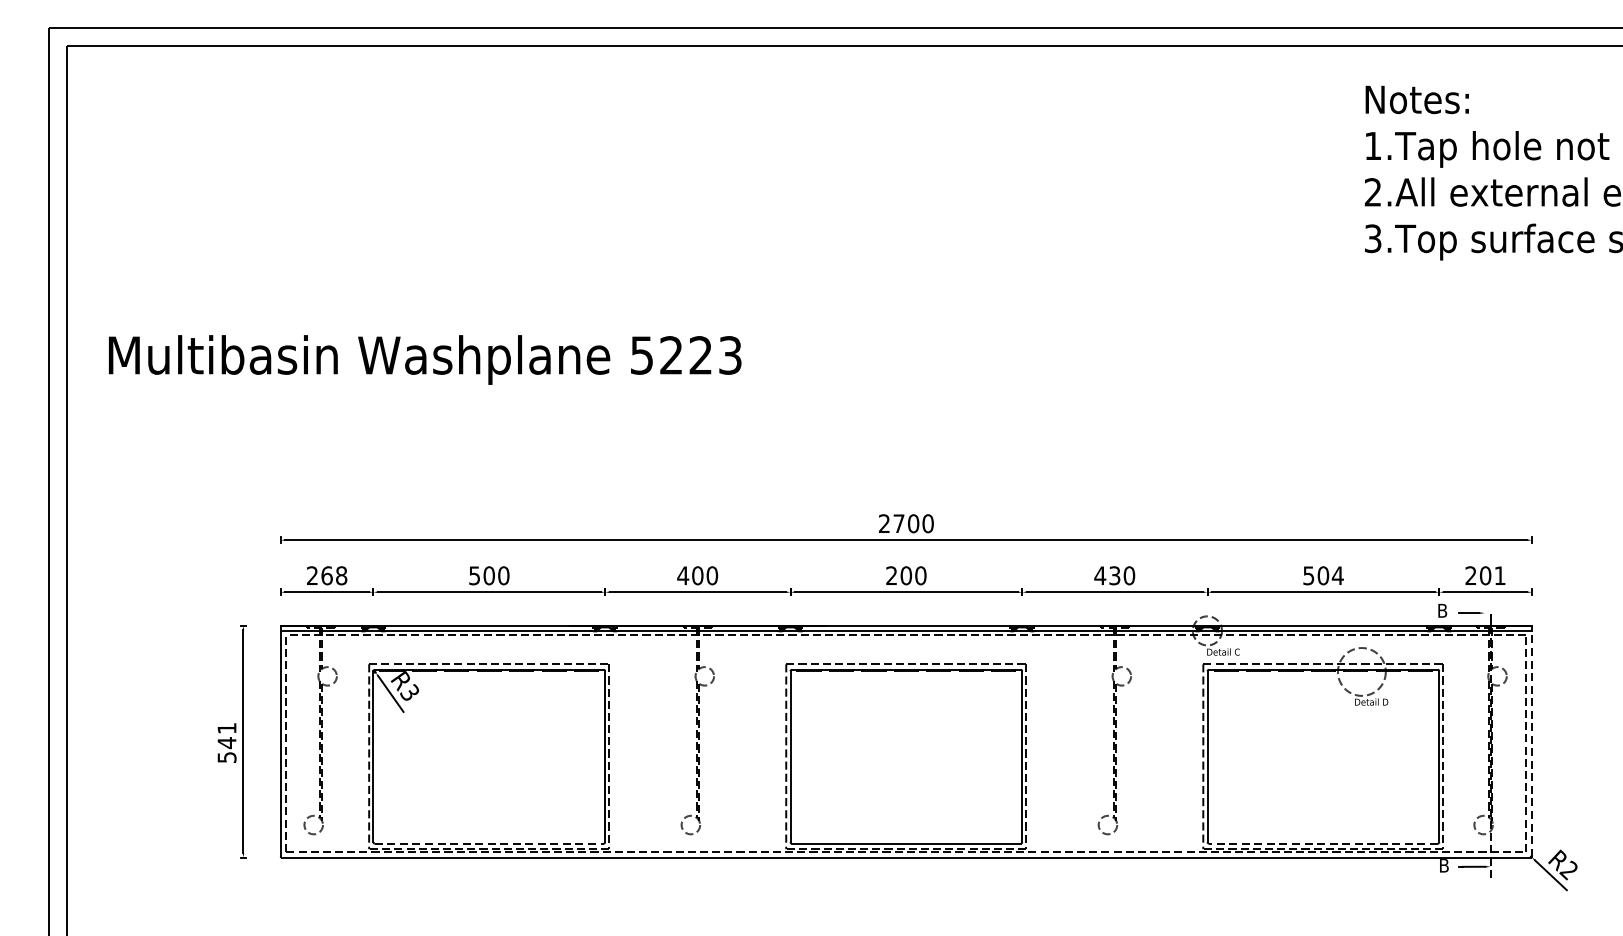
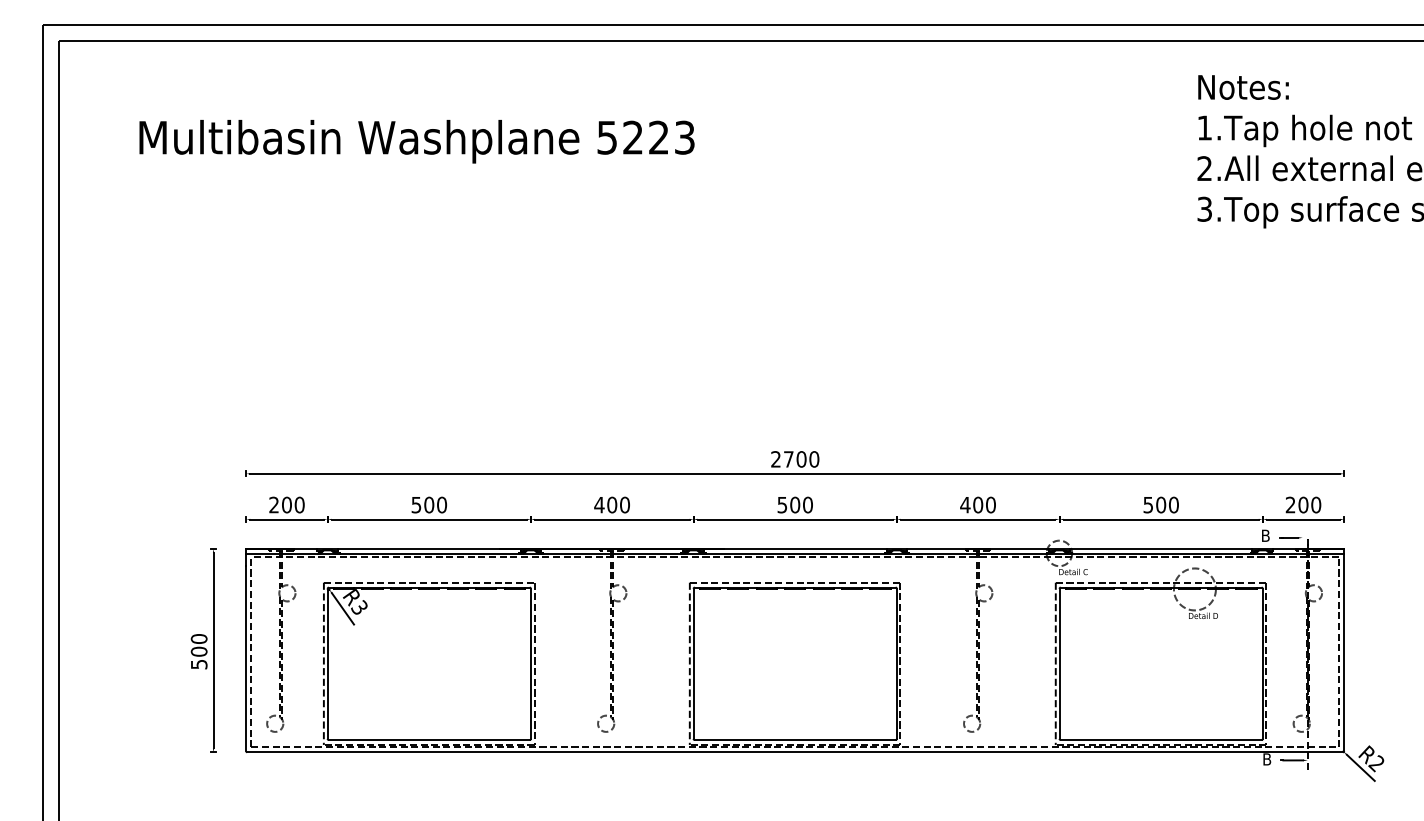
text: (424, 359) -> (416, 141), moved
text: (334, 575) -> (293, 504), 268 -> 200
text: (890, 575) -> (781, 504), 200 -> 500
text: (1115, 575) -> (978, 504), 430 -> 400
text: (1337, 575) -> (1173, 504), 504 -> 500
text: (1500, 575) -> (1316, 504), 201 -> 200
text: (226, 735) -> (198, 645), 541 -> 500
line: (1532, 740) -> (1344, 649), dashed -> solid
line: (489, 844) -> (429, 740), dashed -> solid
line: (1322, 844) -> (1160, 740), dashed -> solid

